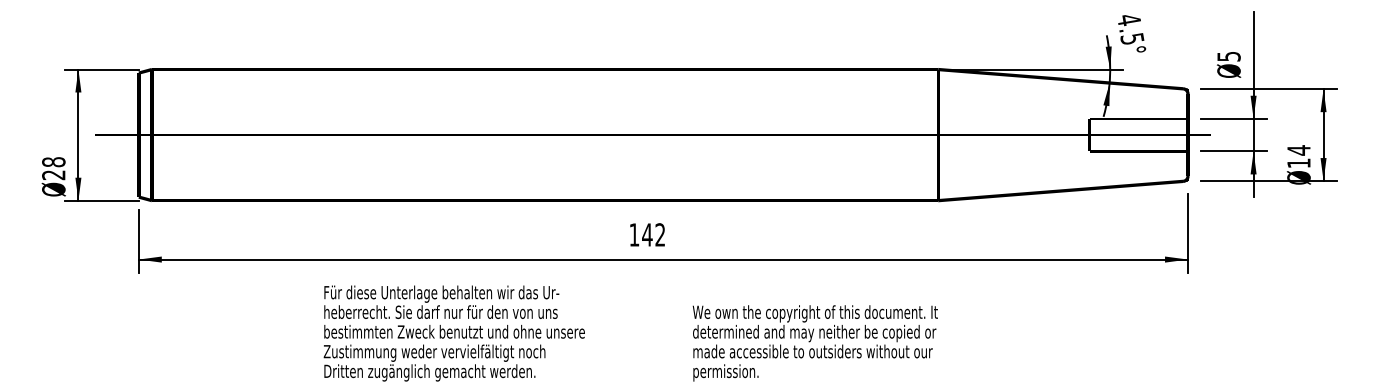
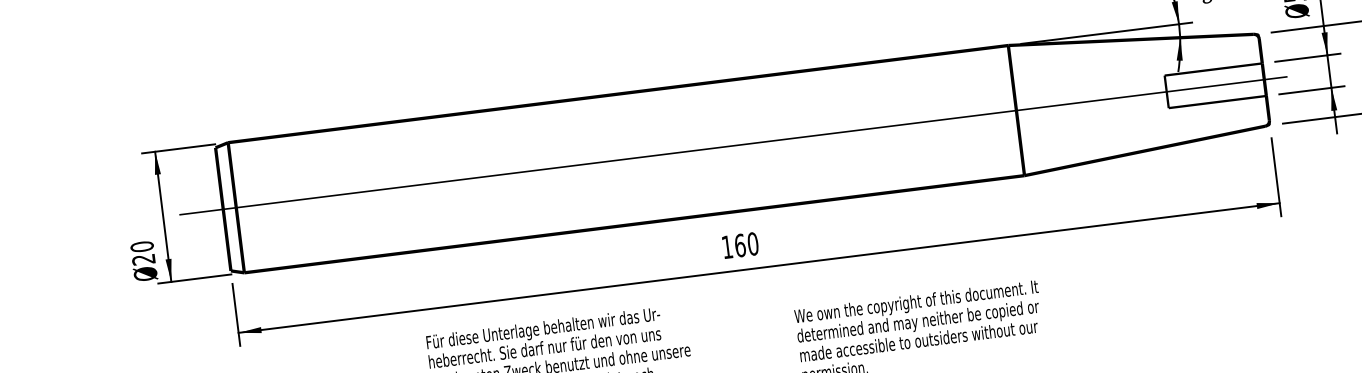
text: (53, 162) -> (141, 247), 28 -> 20
text: (653, 234) -> (746, 244), 142 -> 160

